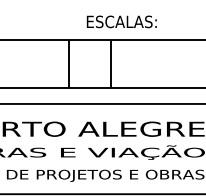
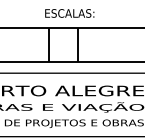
text: (121, 21) -> (69, 13), moved

